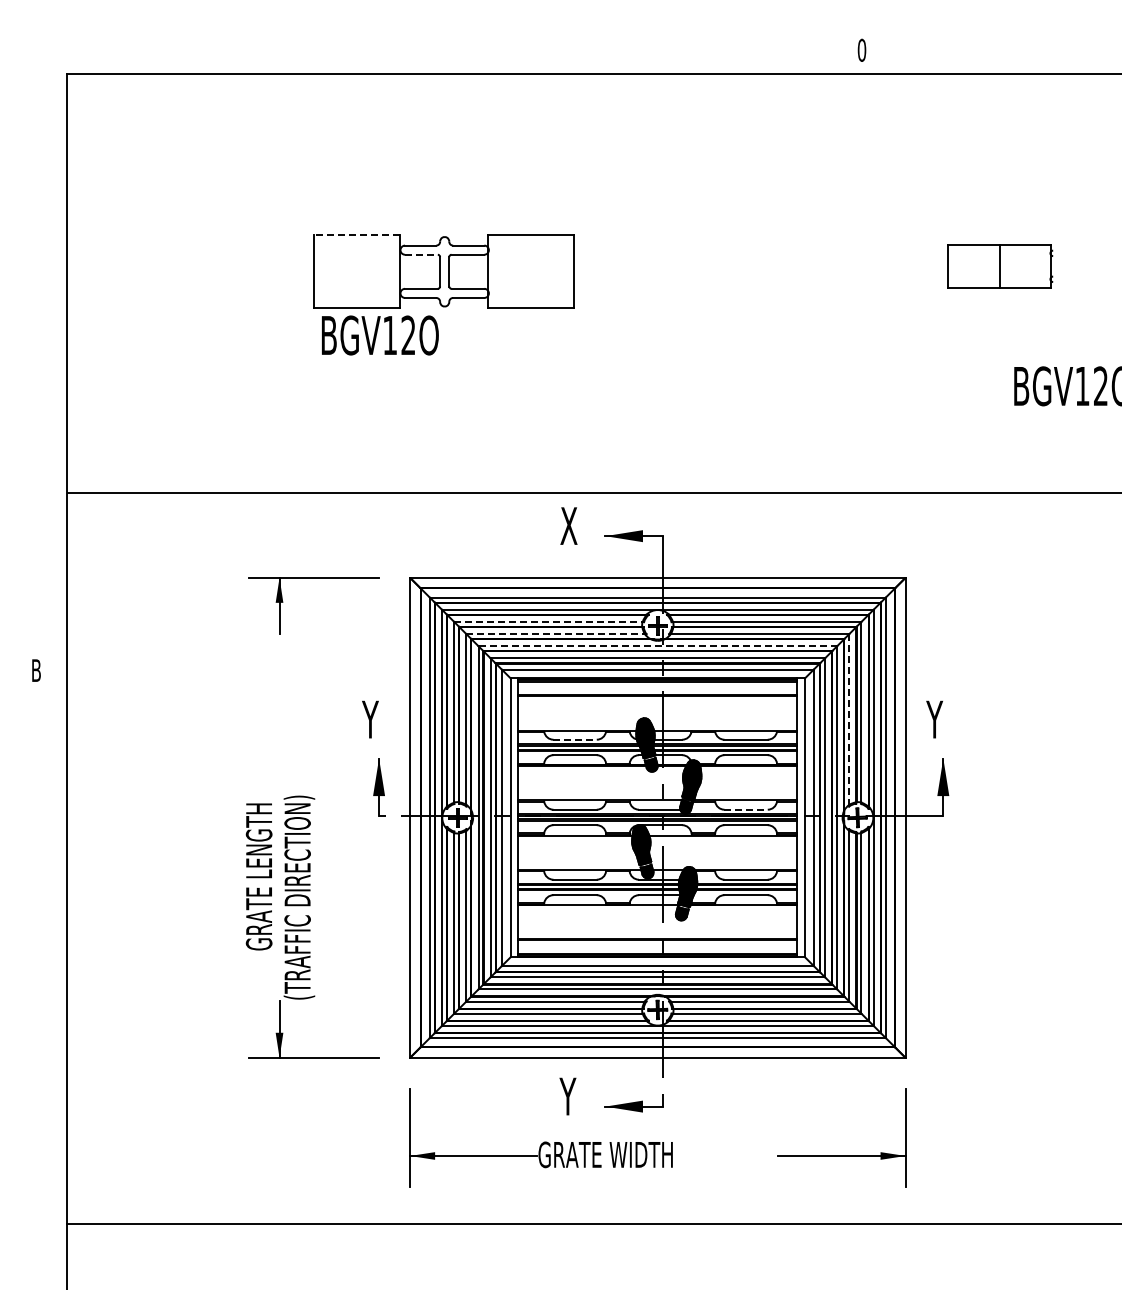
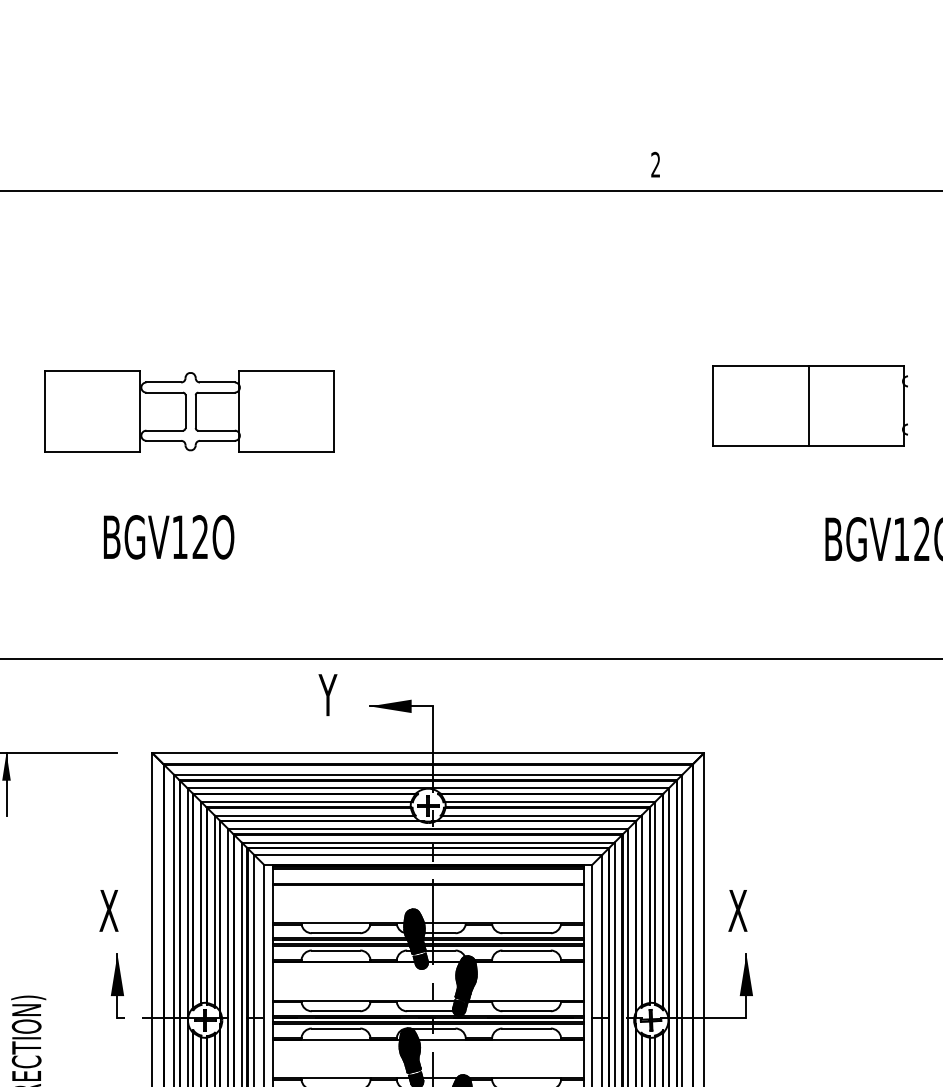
text: (861, 49) -> (655, 163), 0 -> 2
line: (356, 235) -> (92, 371), dashed -> solid
line: (421, 254) -> (164, 392), dashed -> solid
part: (1000, 266) -> (810, 405), size x1.67
text: (380, 335) -> (169, 537), moved
text: (568, 525) -> (328, 694), X -> Y
line: (548, 621) -> (306, 801), dashed -> solid
line: (556, 634) -> (315, 815), dashed -> solid
line: (658, 646) -> (428, 829), dashed -> solid
text: (370, 719) -> (107, 910), Y -> X
line: (849, 719) -> (641, 910), dashed -> solid
text: (935, 719) -> (737, 910), Y -> X
line: (575, 739) -> (336, 933), dashed -> solid
line: (746, 809) -> (527, 1011), dashed -> solid

